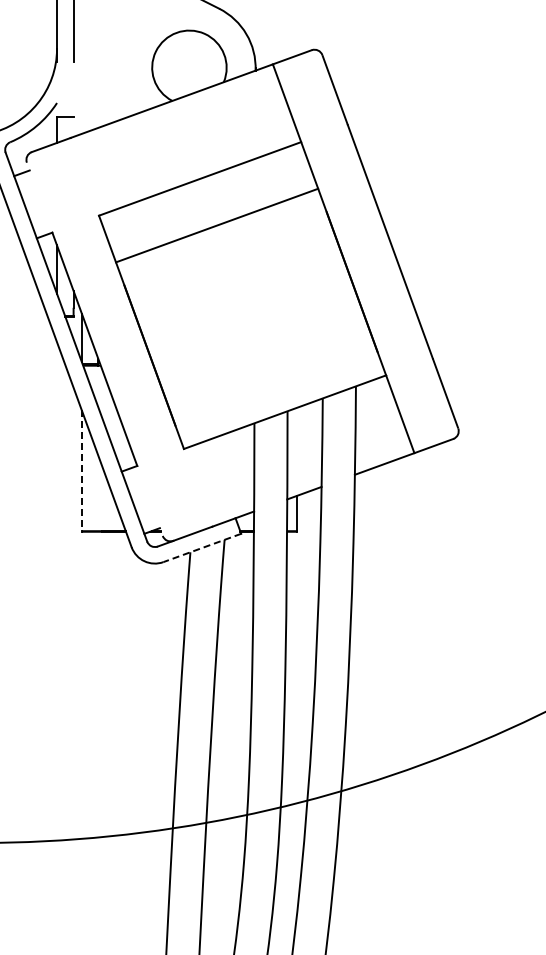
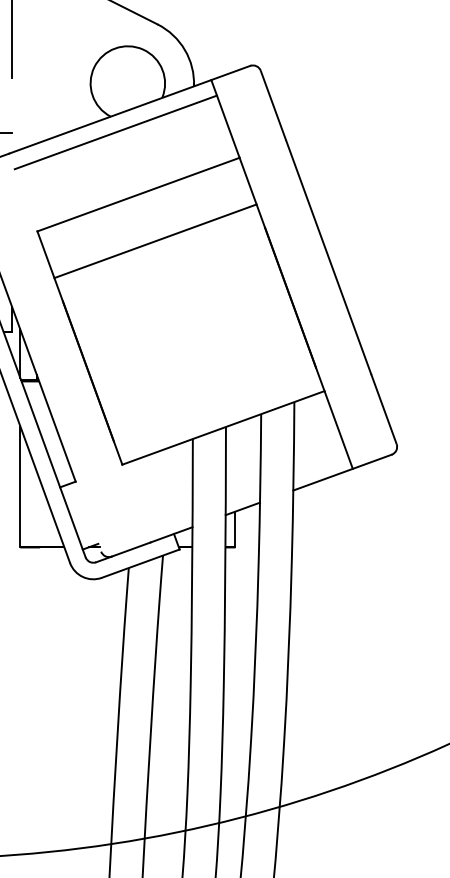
line: (177, 116) -> (115, 132), added
line: (81, 471) -> (19, 487), dashed -> solid
line: (201, 548) -> (139, 564), dashed -> solid

